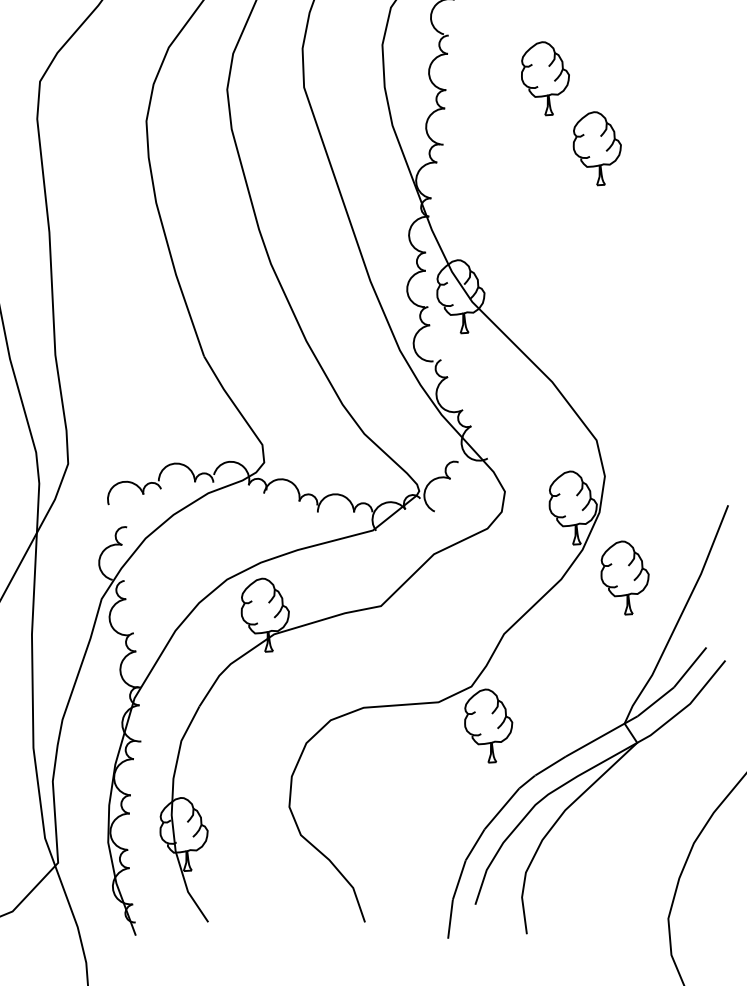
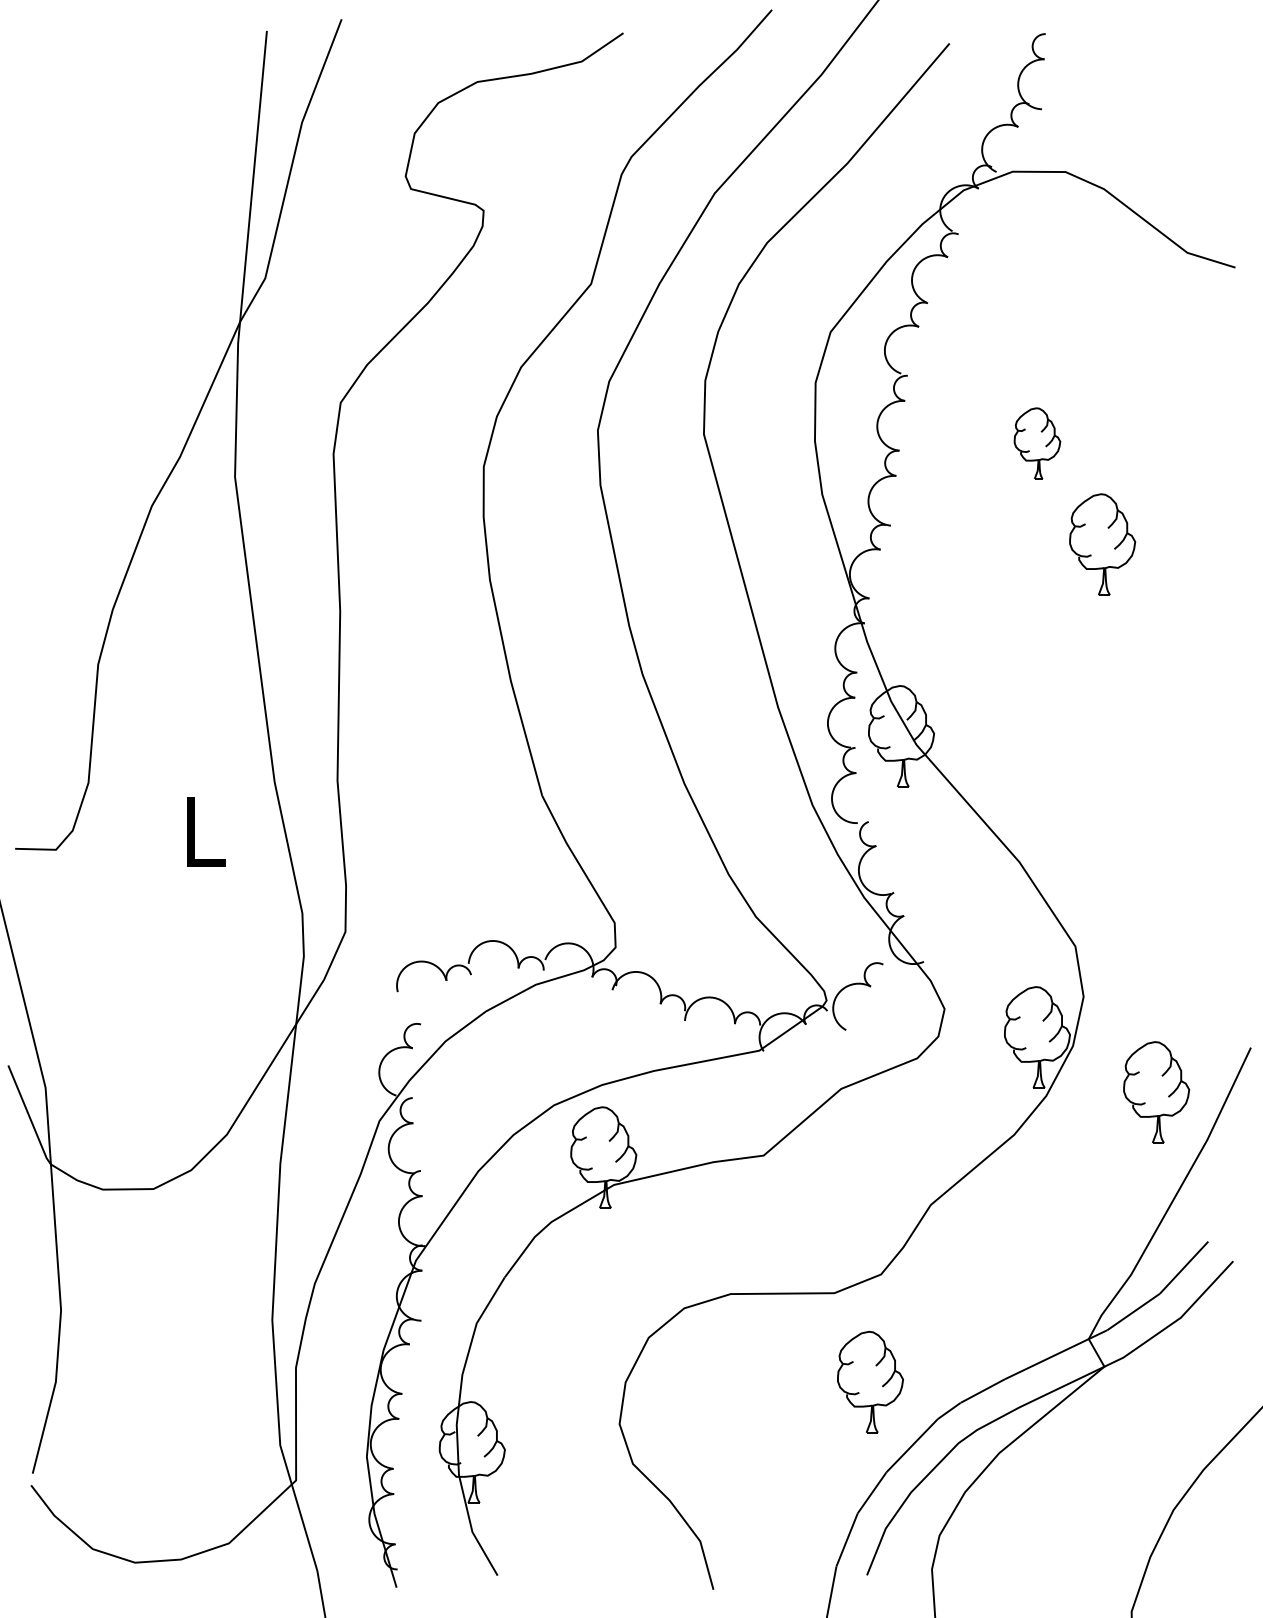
part: (545, 78) -> (1037, 443), size x0.7
part: (625, 577) -> (1156, 1092), moved
part: (488, 726) -> (870, 1382), moved

